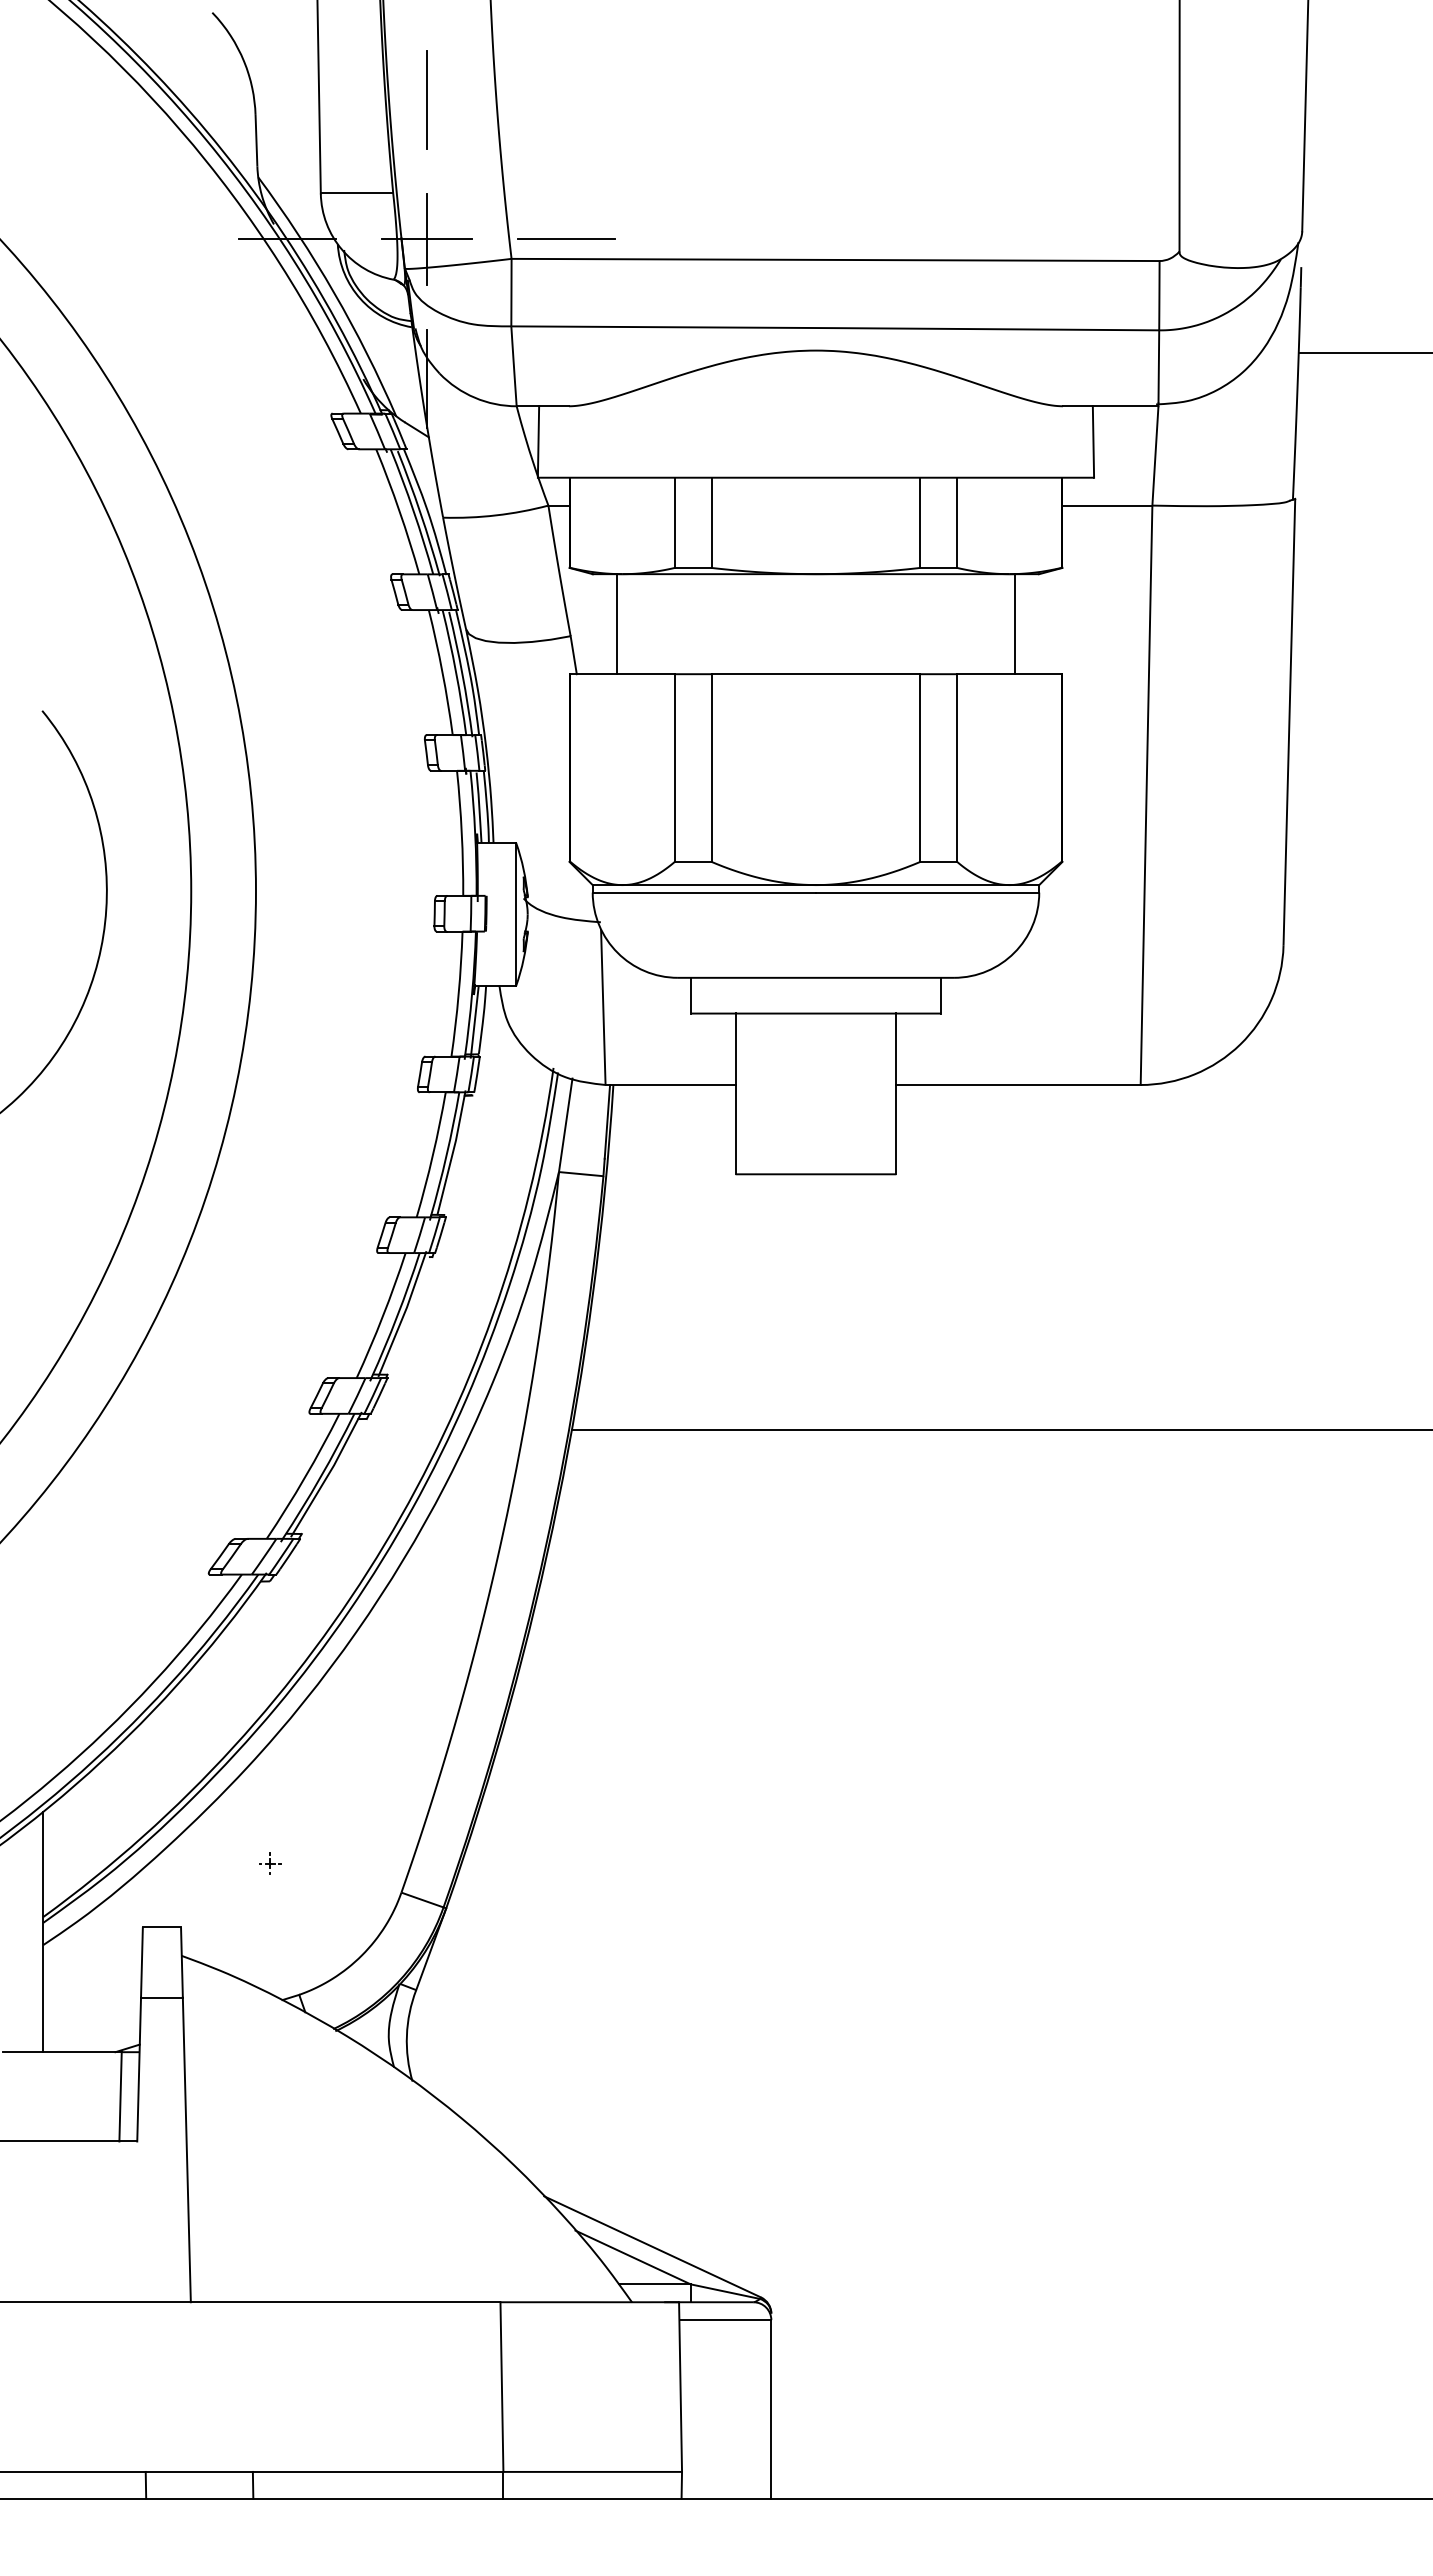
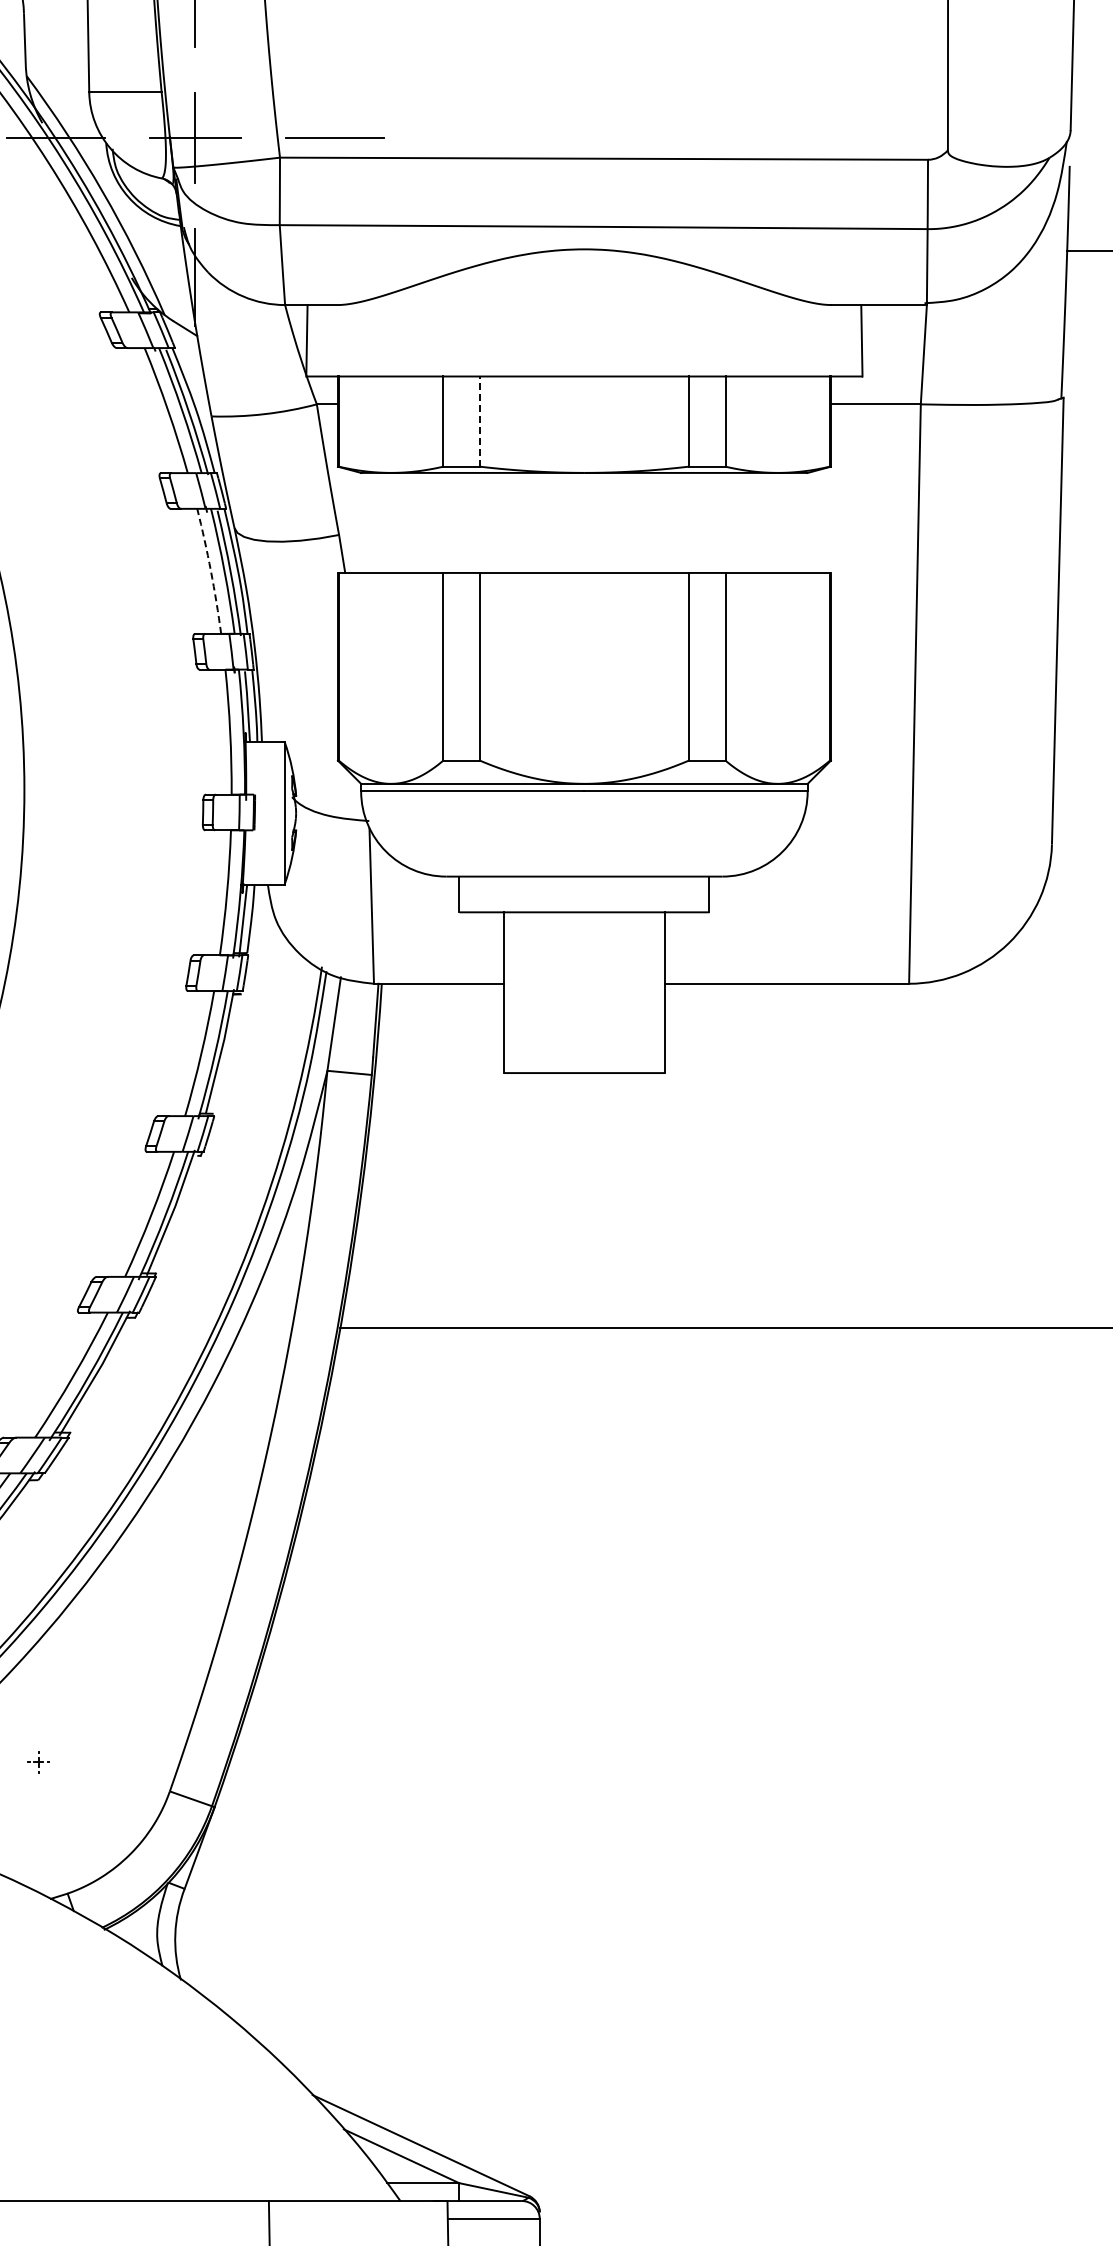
line: (711, 522) -> (479, 421), solid -> dashed
line: (616, 624) -> (384, 523), removed
line: (1015, 624) -> (783, 523), removed
arc: (442, 672) -> (210, 571), solid -> dashed

